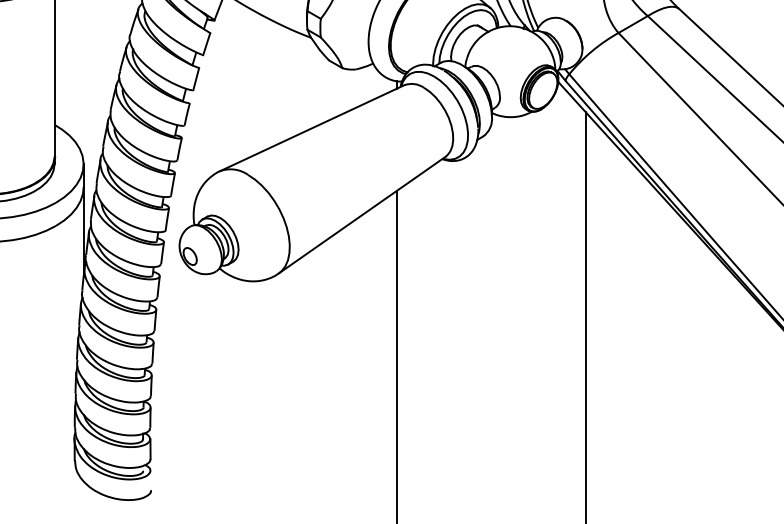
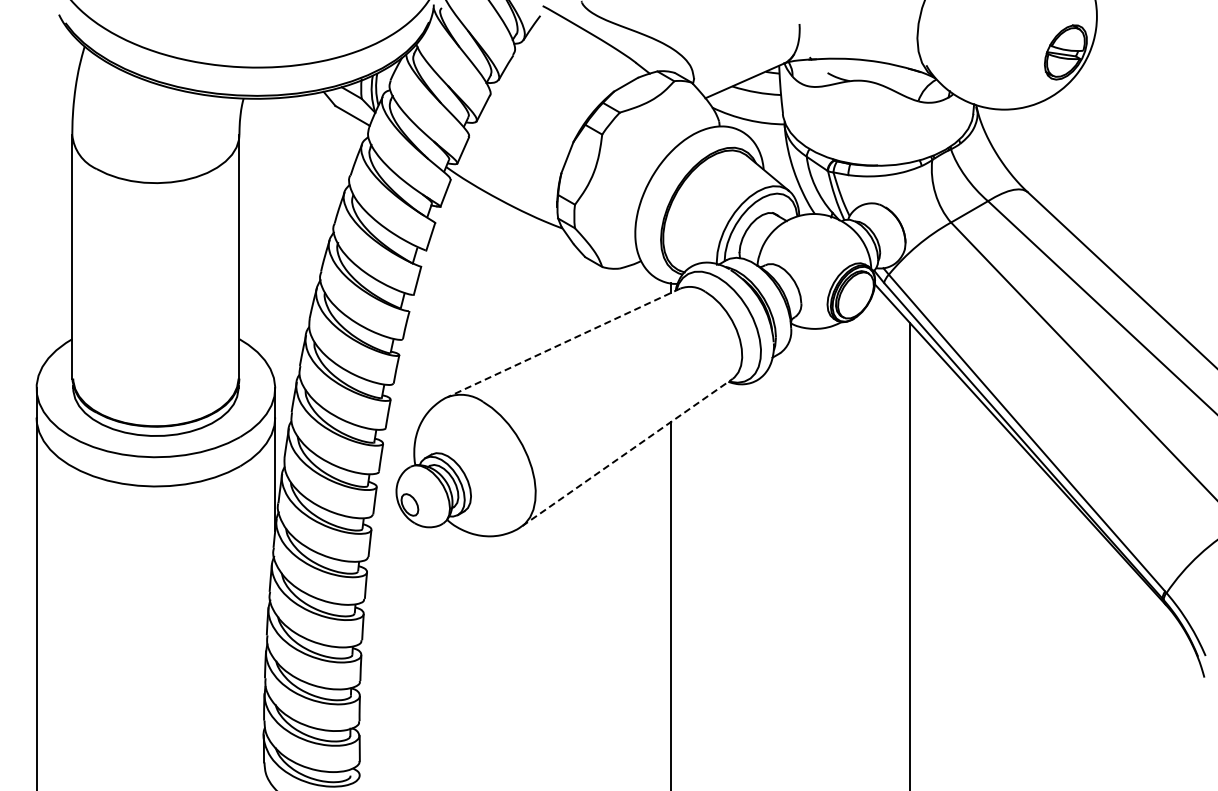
line: (312, 127) -> (564, 342), solid -> dashed
line: (362, 215) -> (627, 452), solid -> dashed

